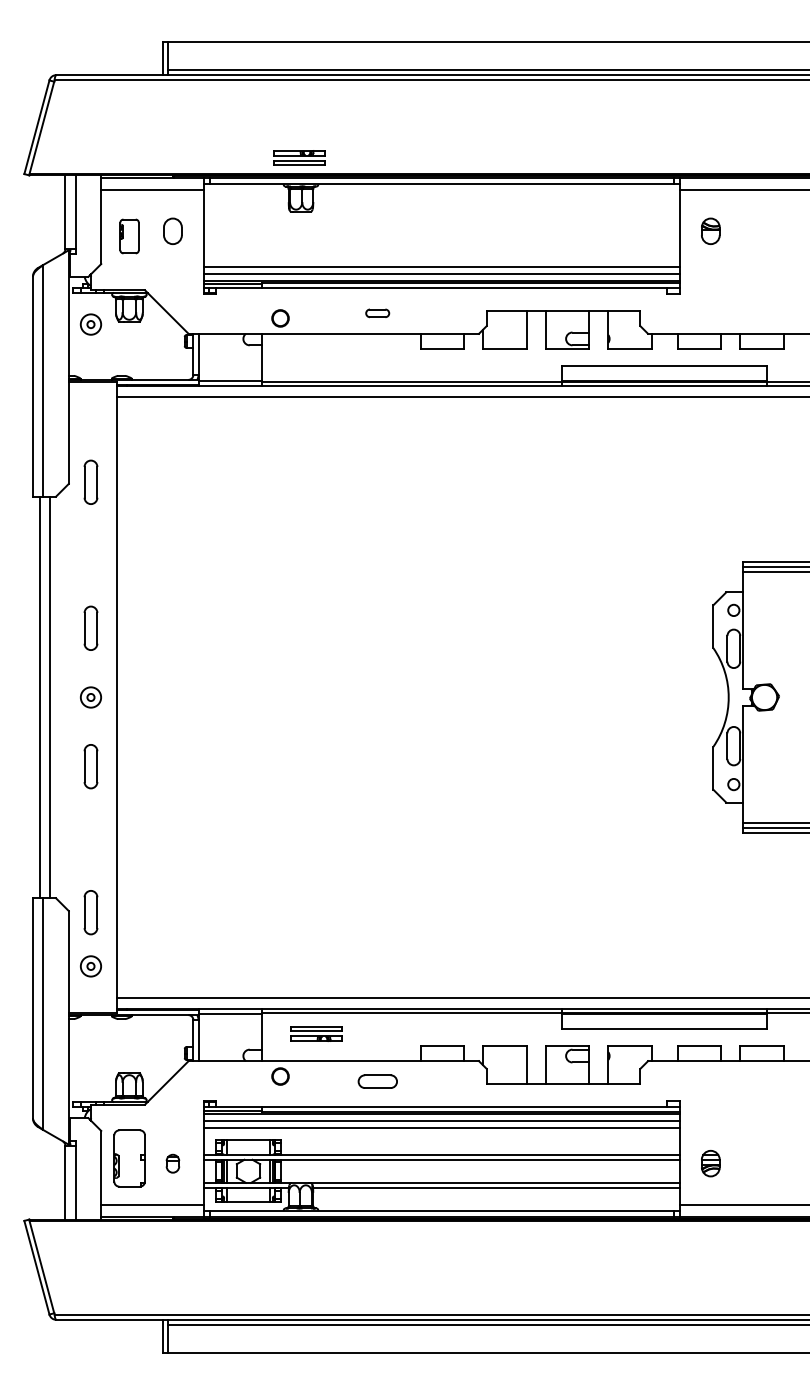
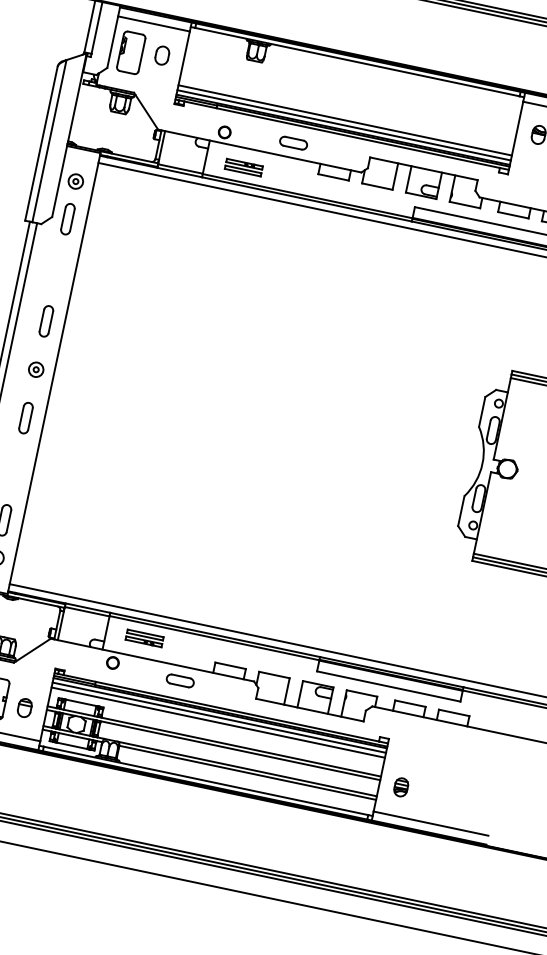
part: (299, 157) -> (243, 167), moved
part: (129, 236) -> (131, 52), size x1.67
part: (377, 313) -> (293, 143), size x1.67
part: (90, 324) -> (75, 181), moved
part: (172, 1163) -> (24, 707), size x1.43

